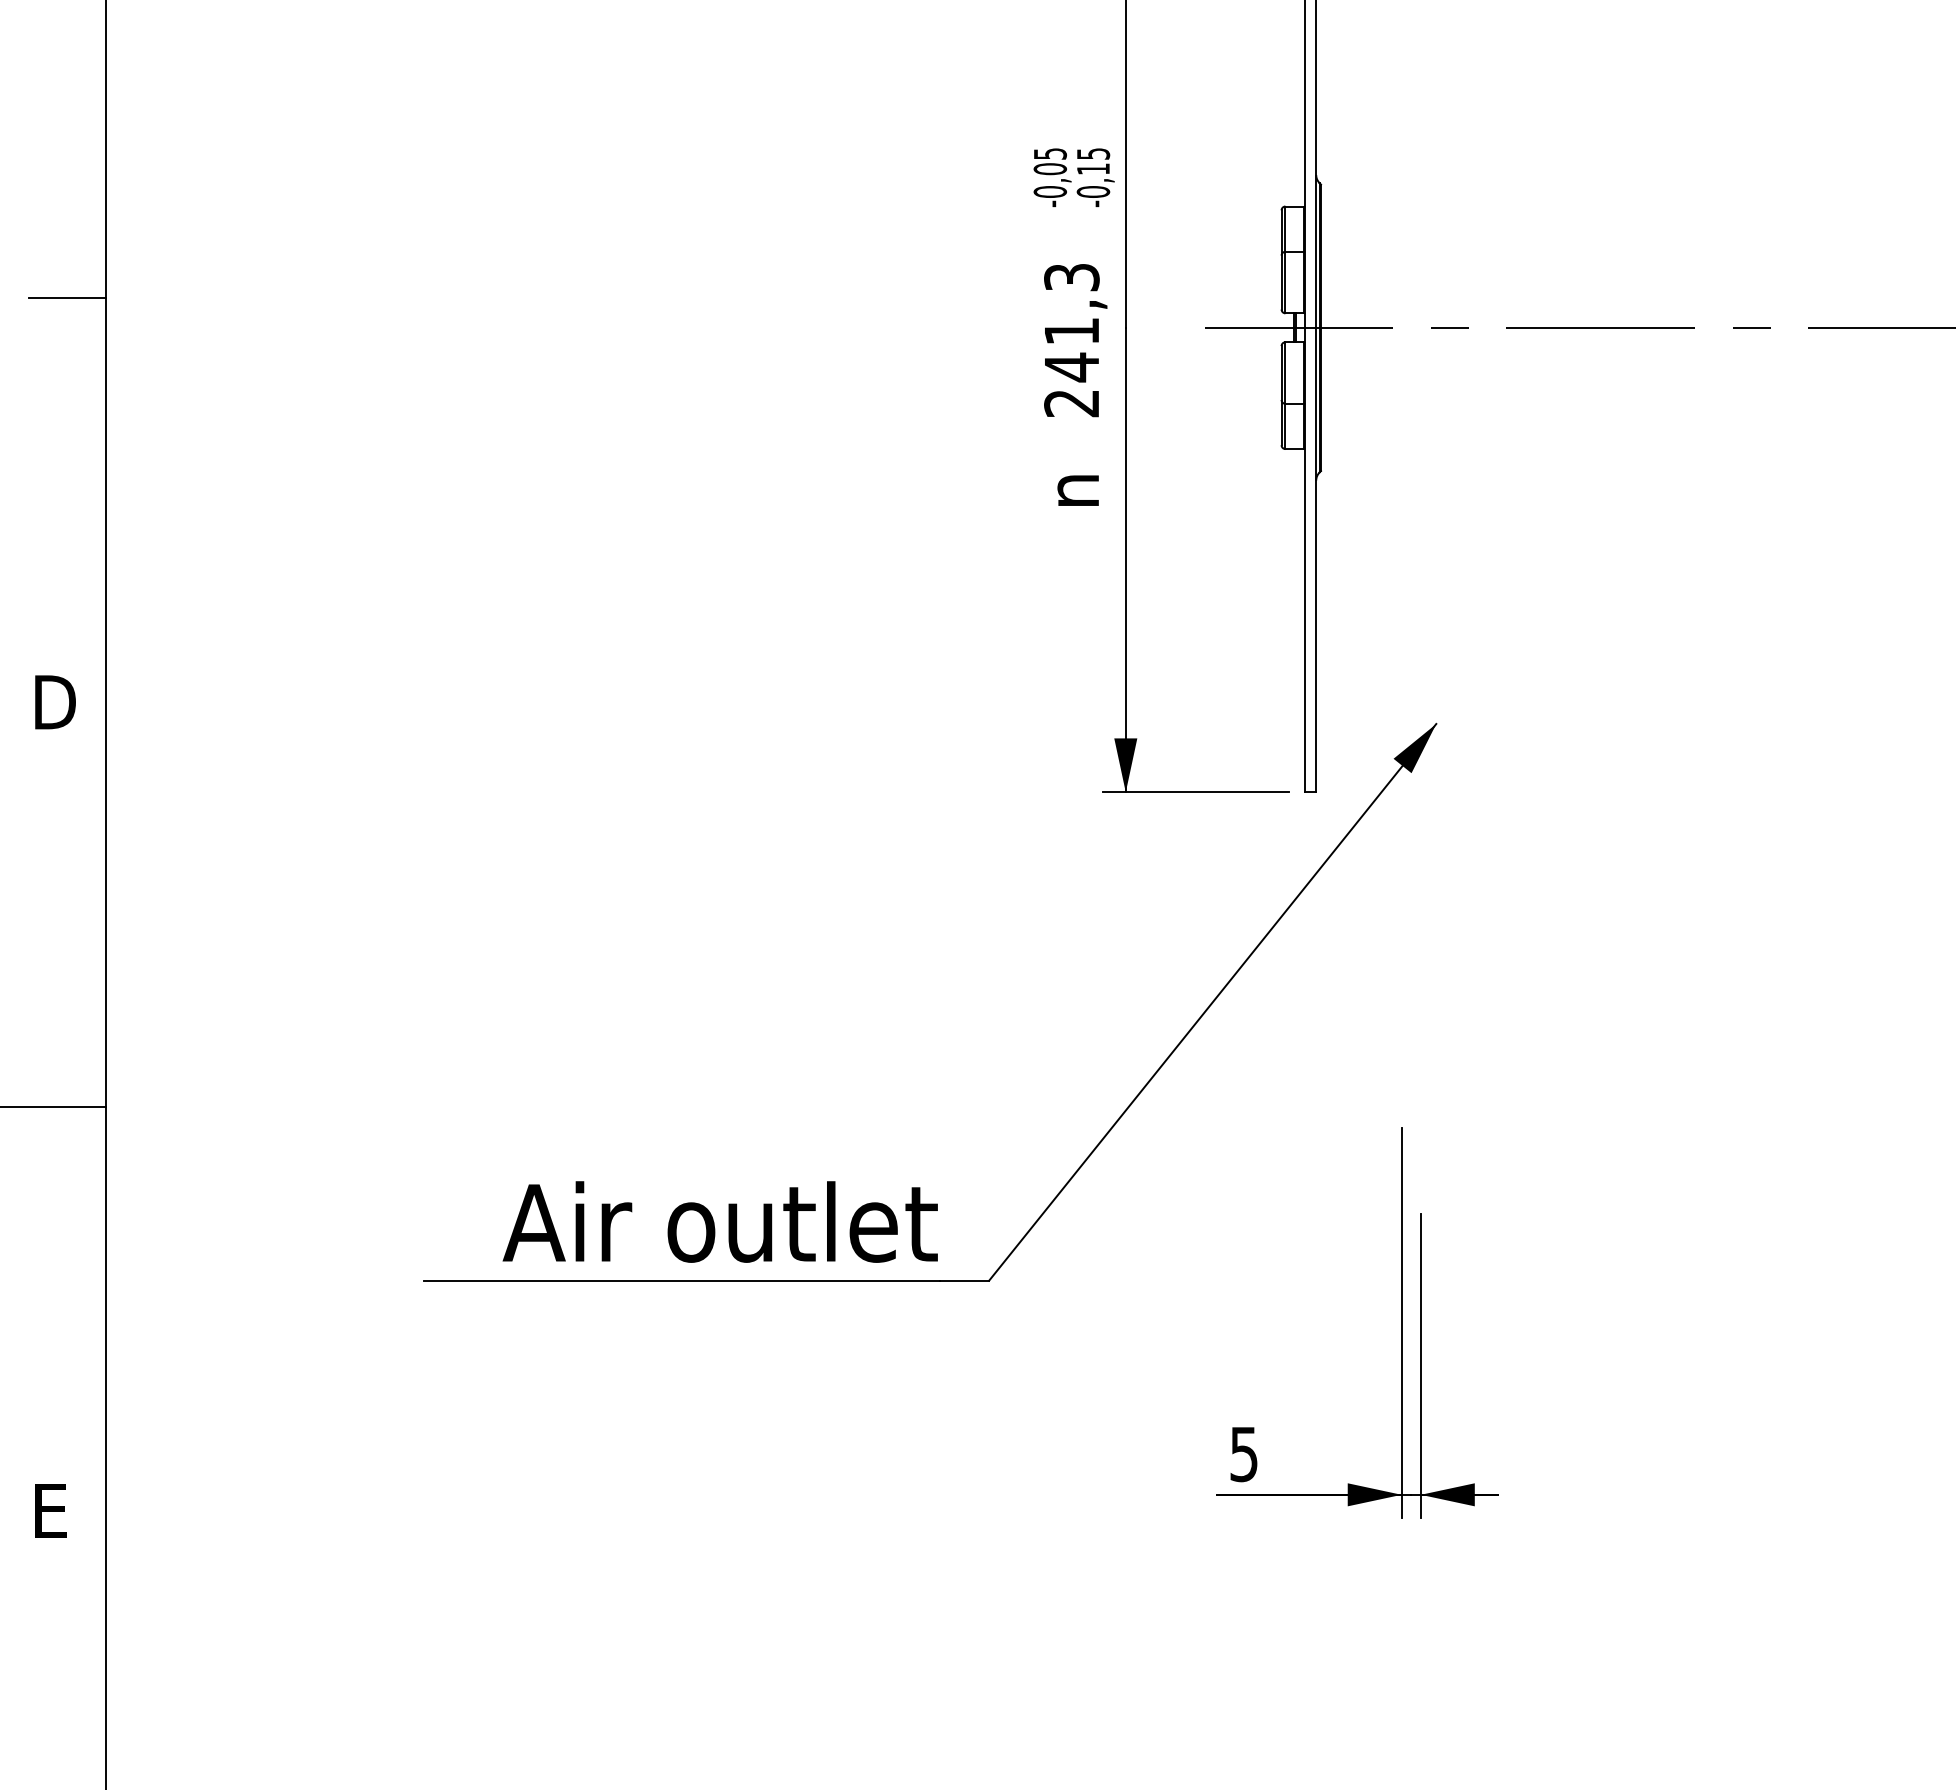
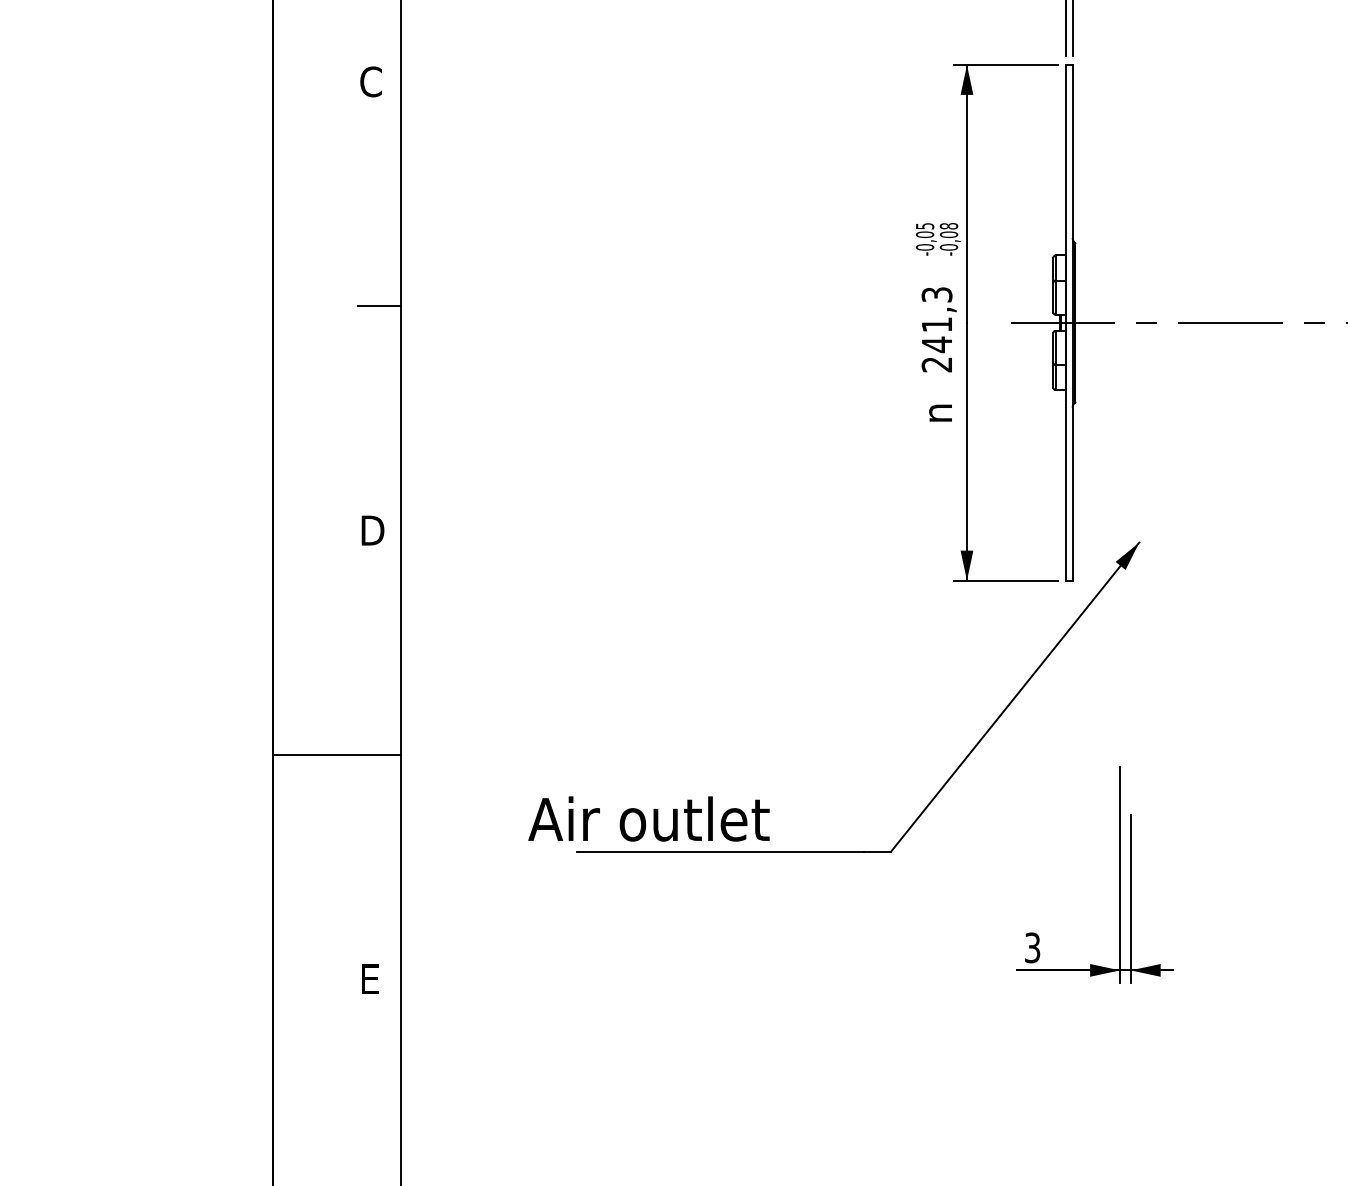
text: (1092, 161) -> (948, 230), -0,15 -> -0,08
text: (719, 1221) -> (648, 818), moved
text: (1243, 1453) -> (1032, 947), 5 -> 3

